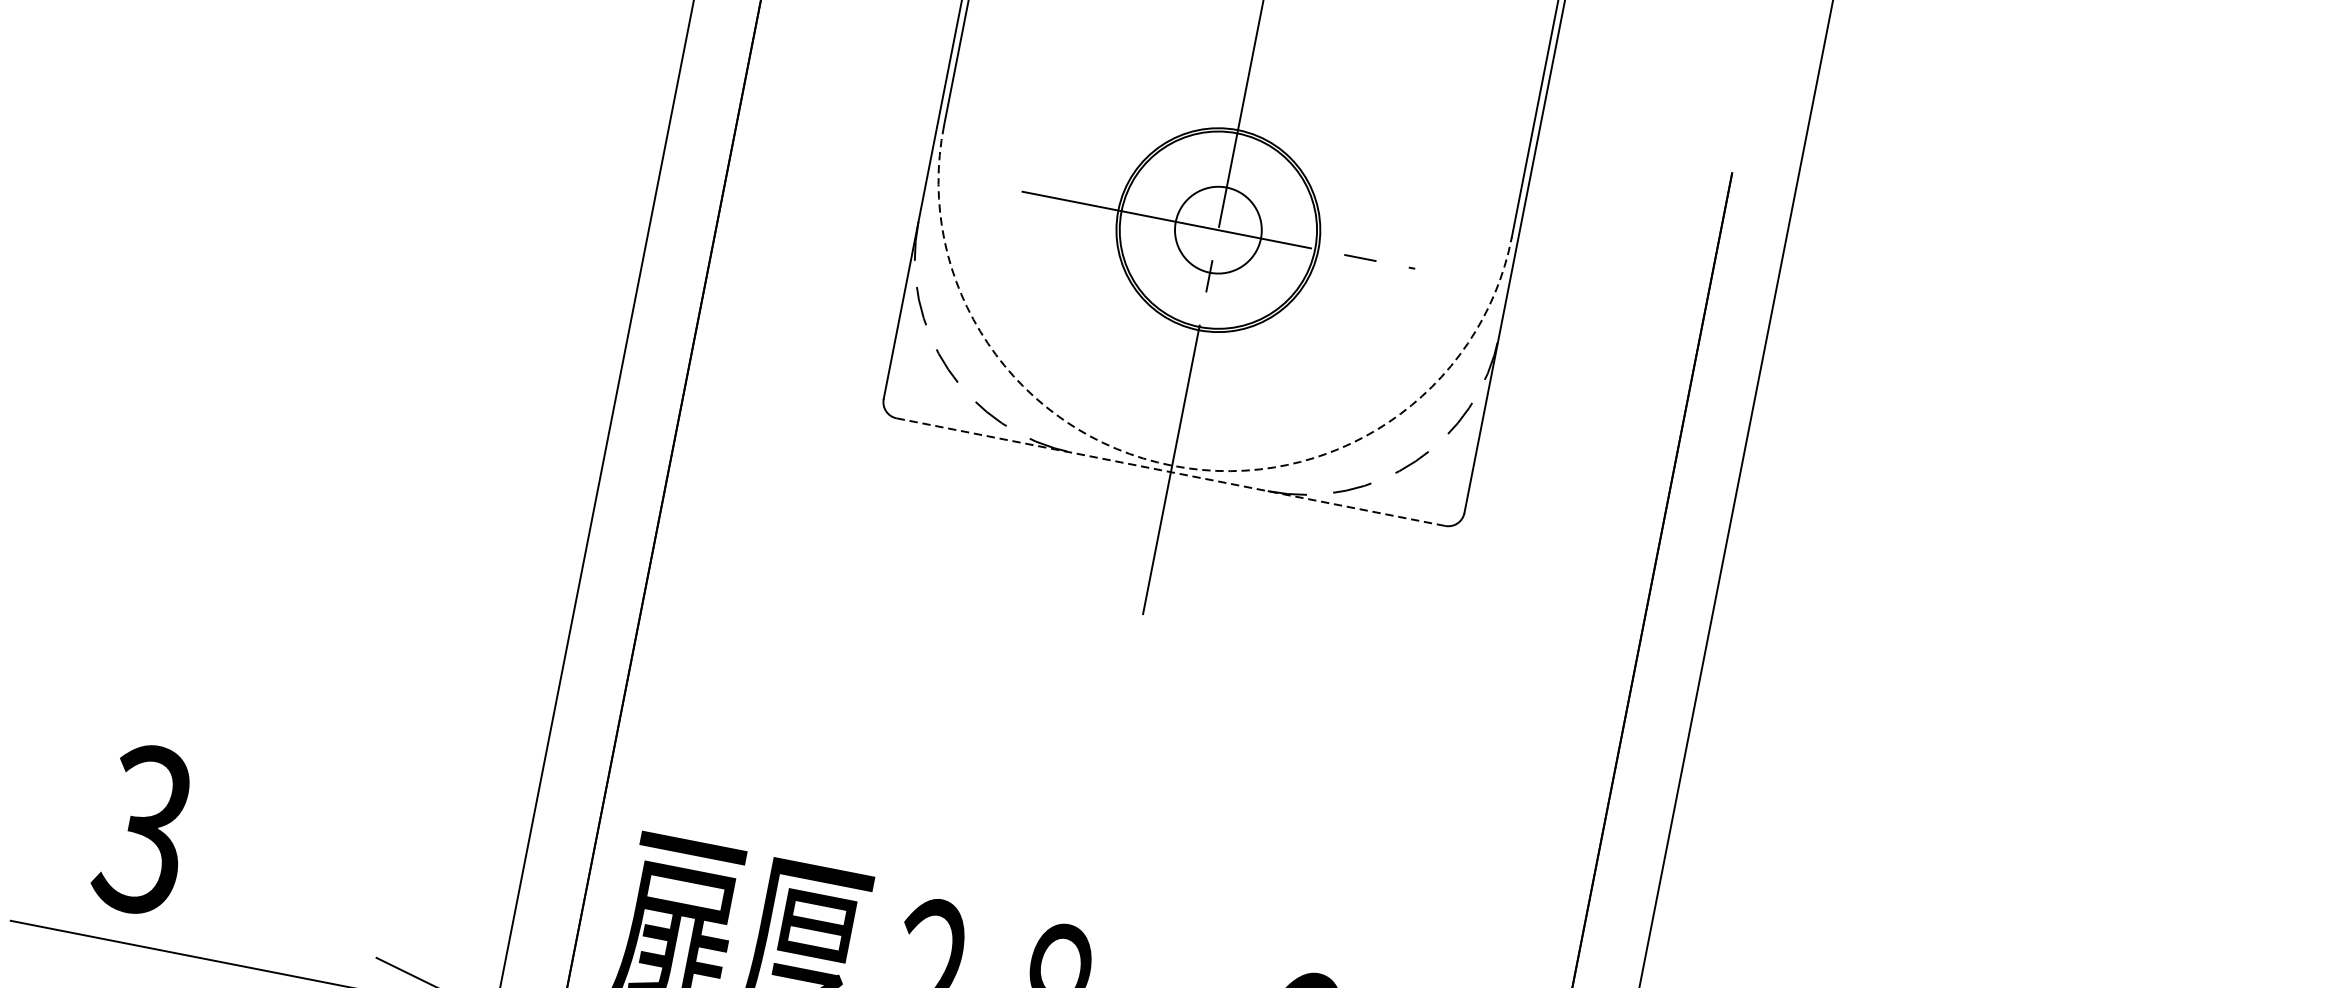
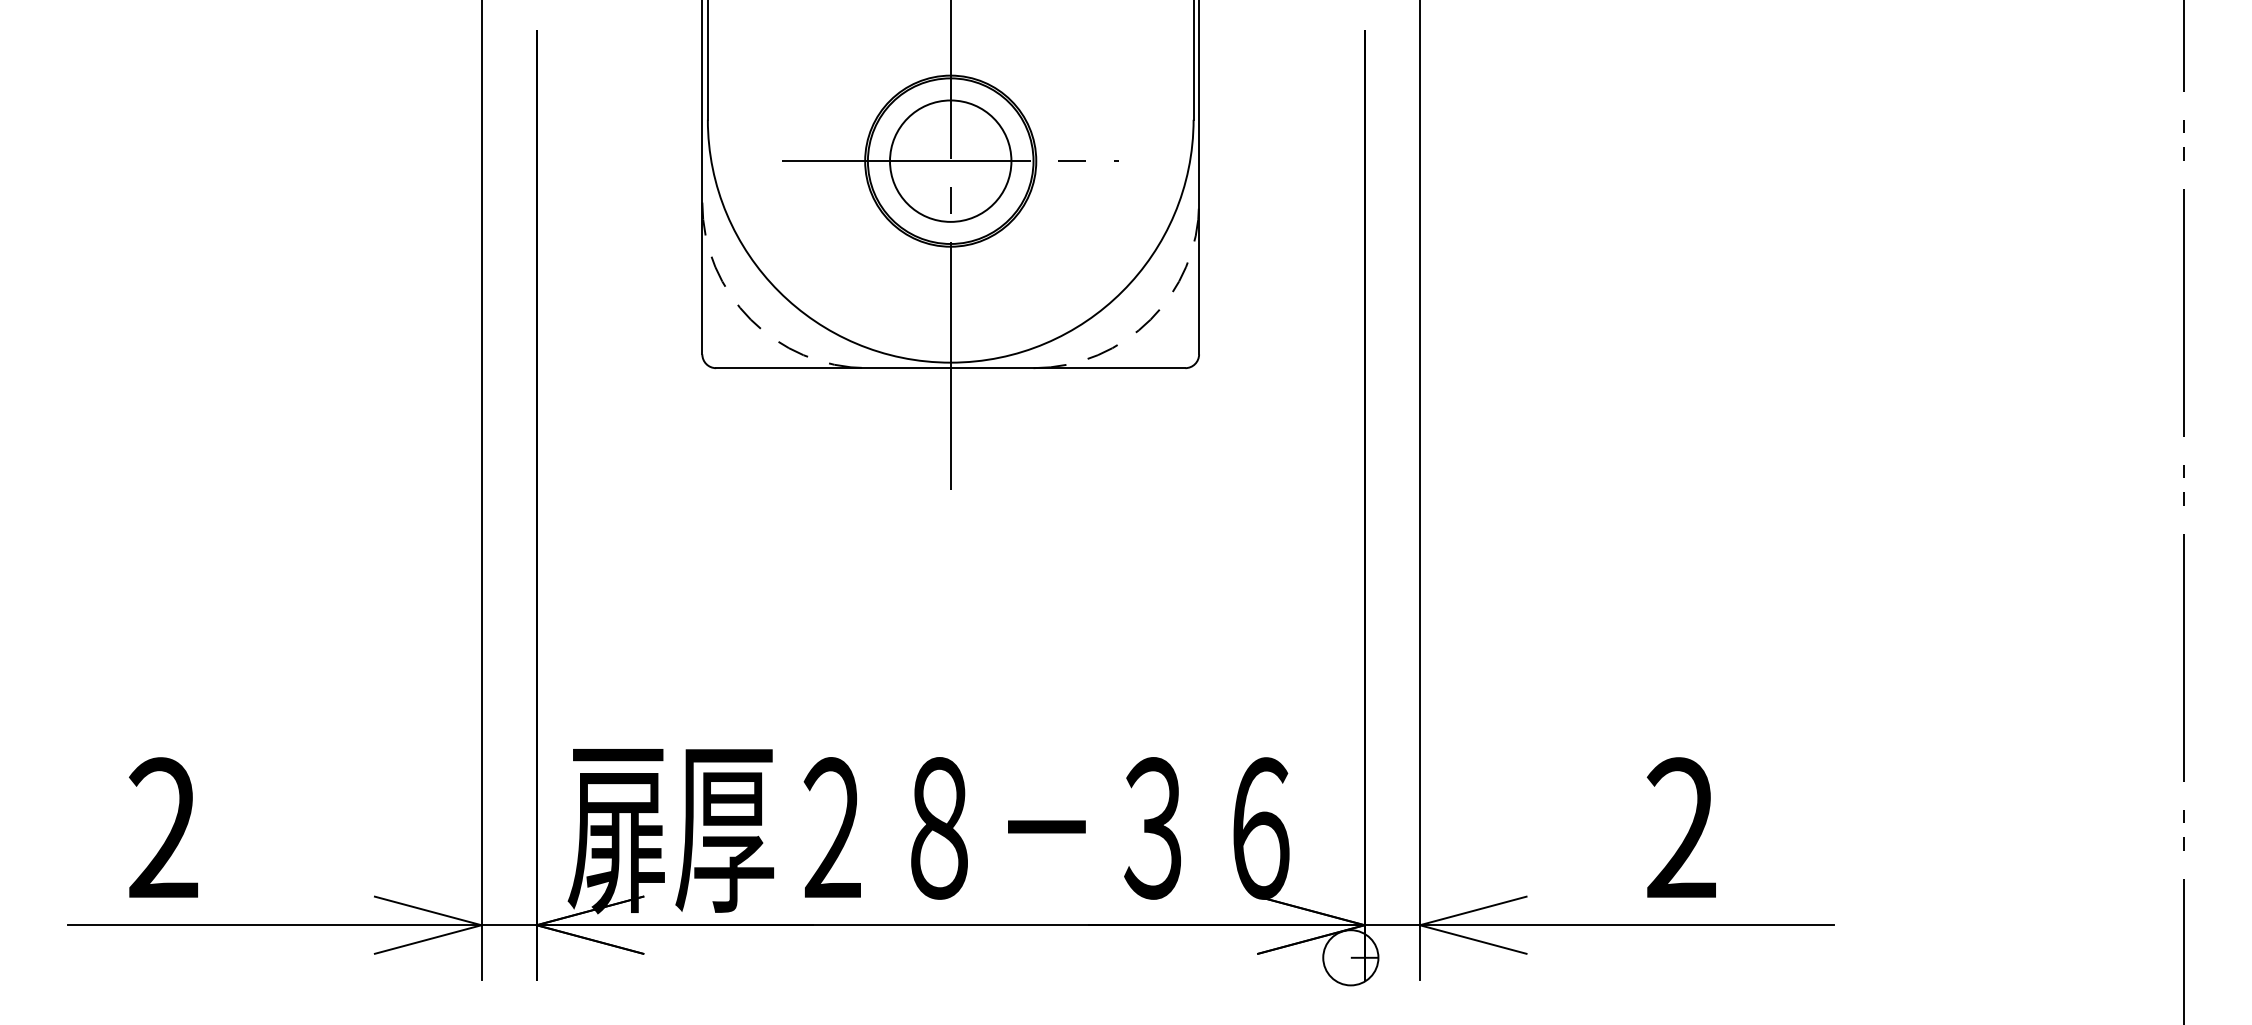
circle: (1218, 229) -> (950, 160), size x1.67
arc: (1171, 465) -> (950, 362), dashed -> solid
line: (1170, 472) -> (950, 368), dashed -> solid
text: (143, 829) -> (162, 828), 3 -> 2

